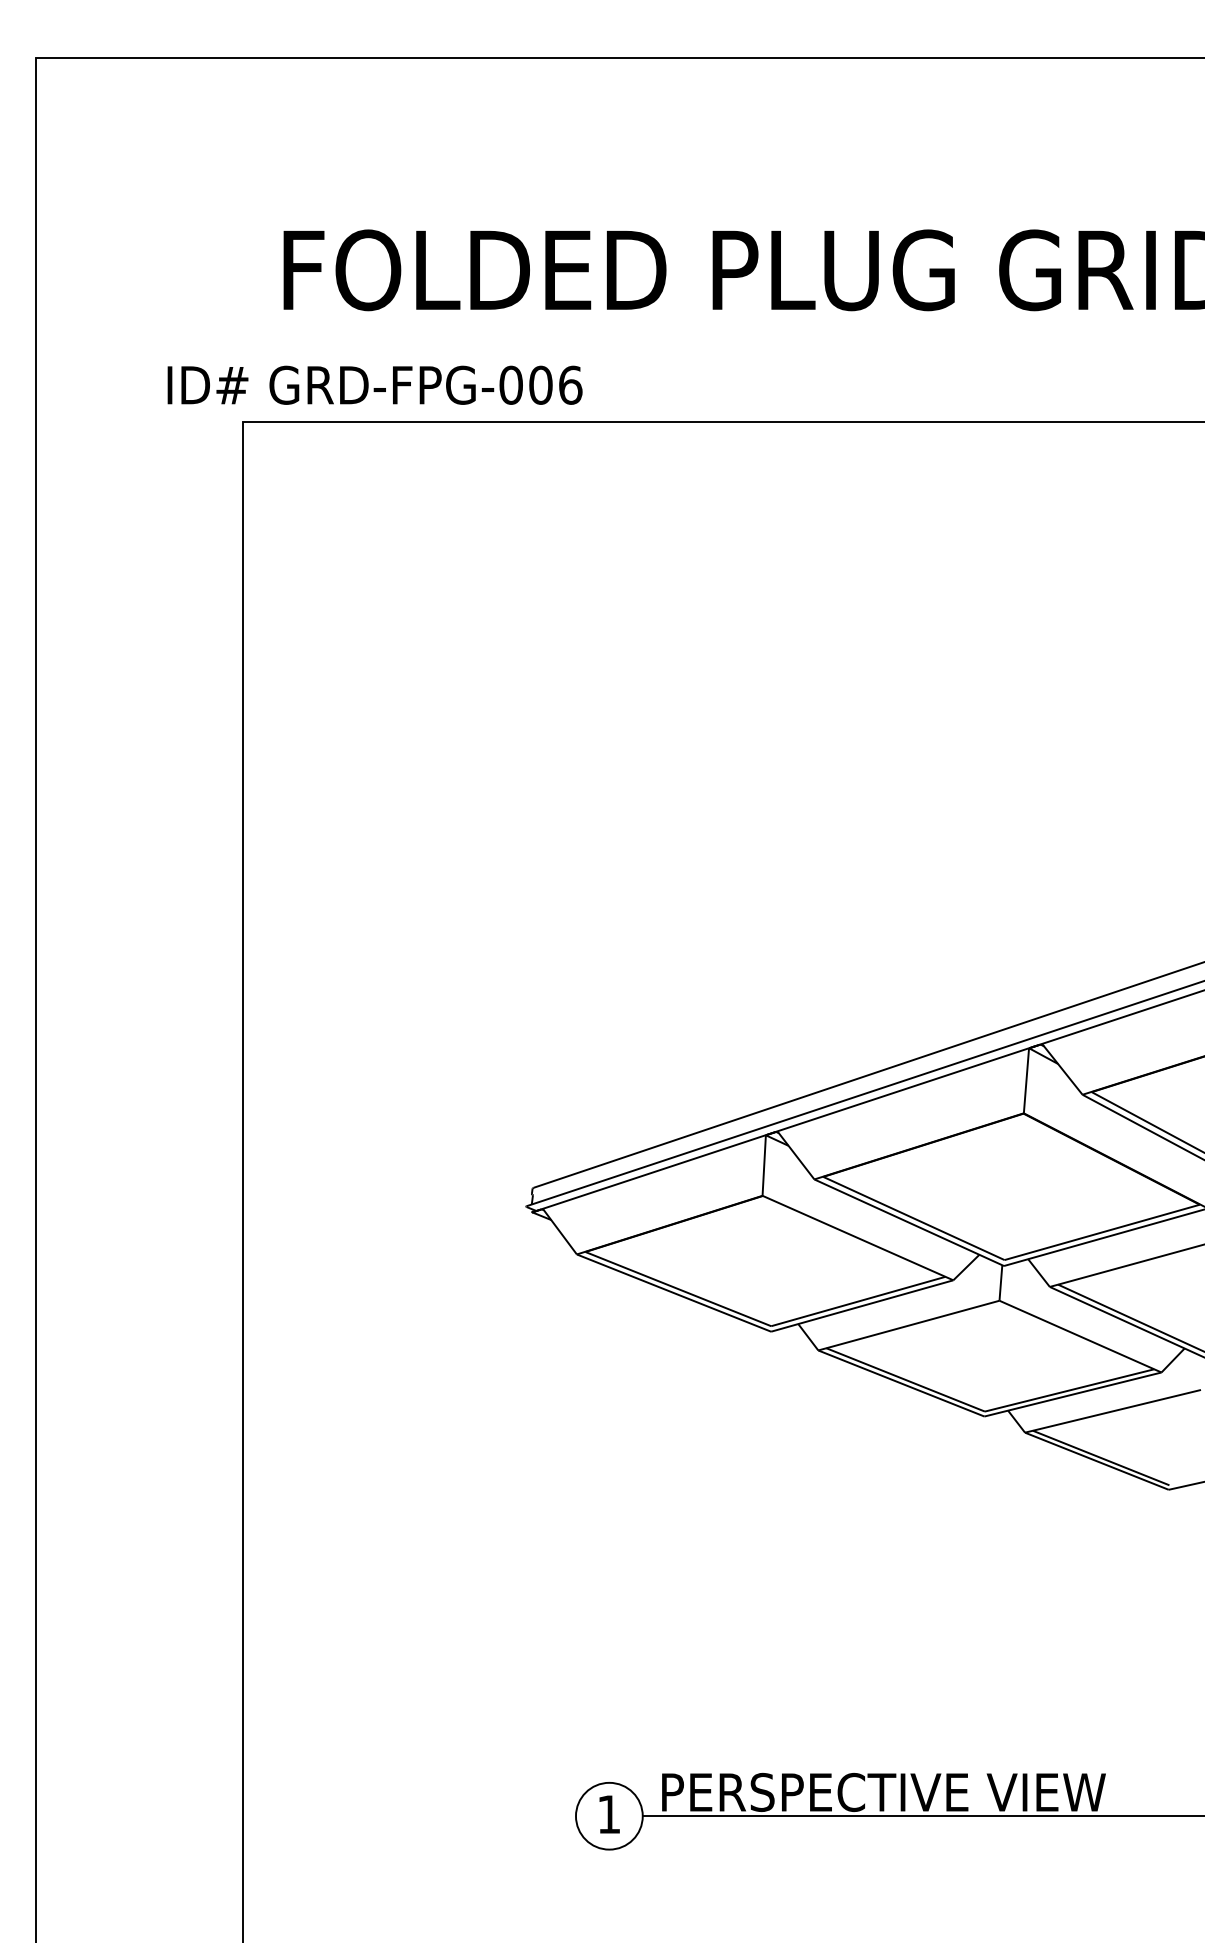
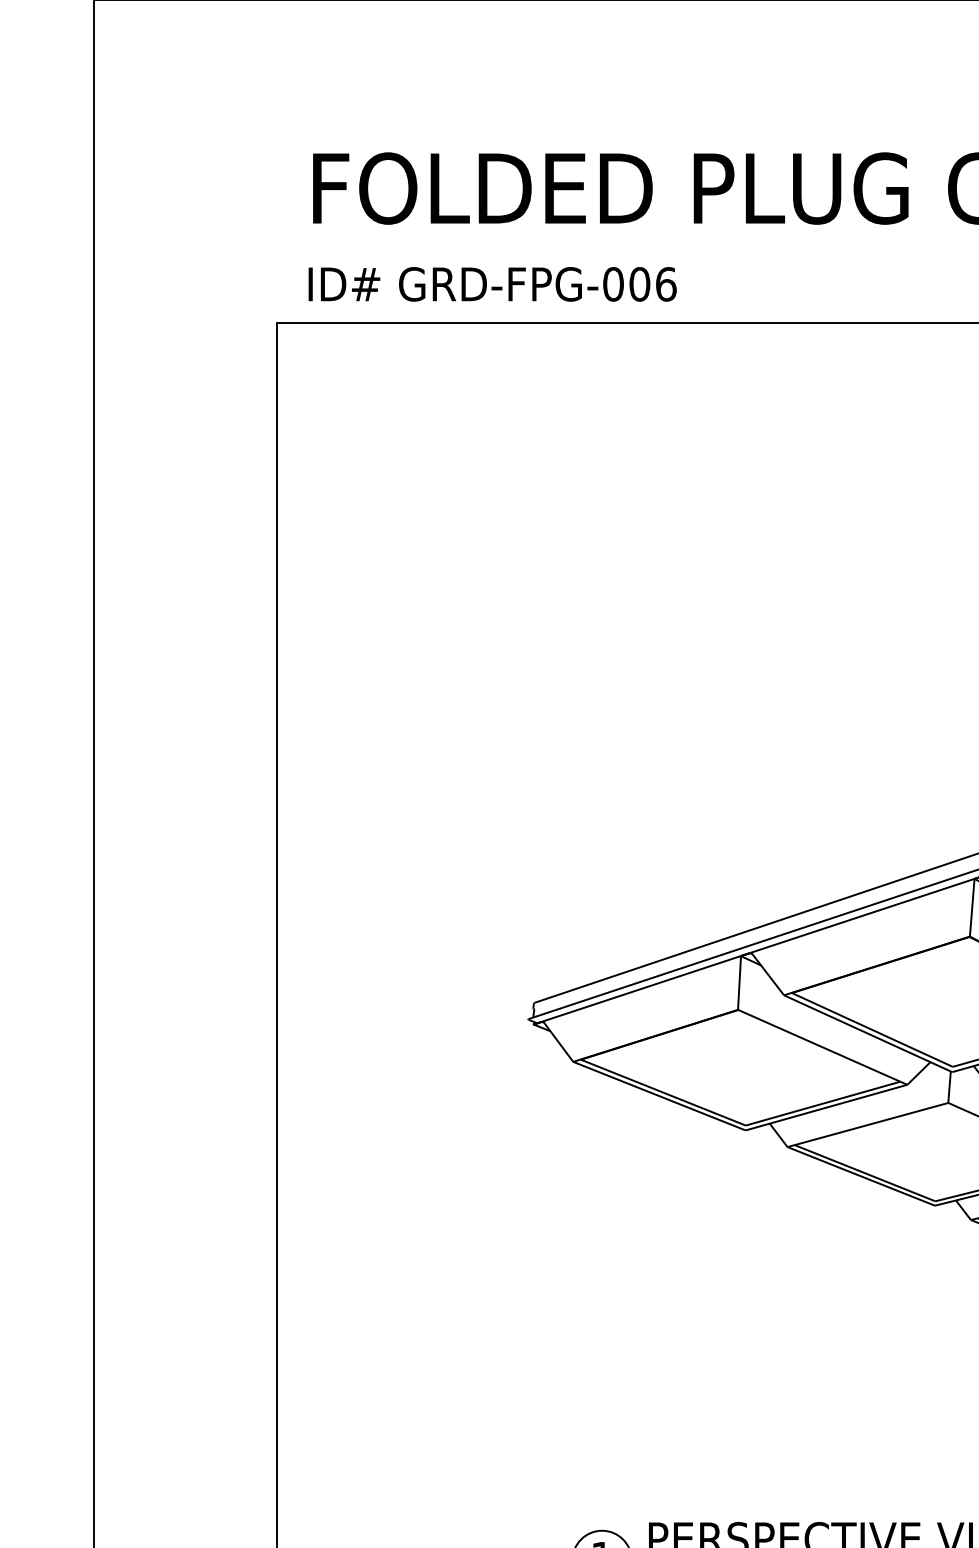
text: (374, 384) -> (492, 283), moved

